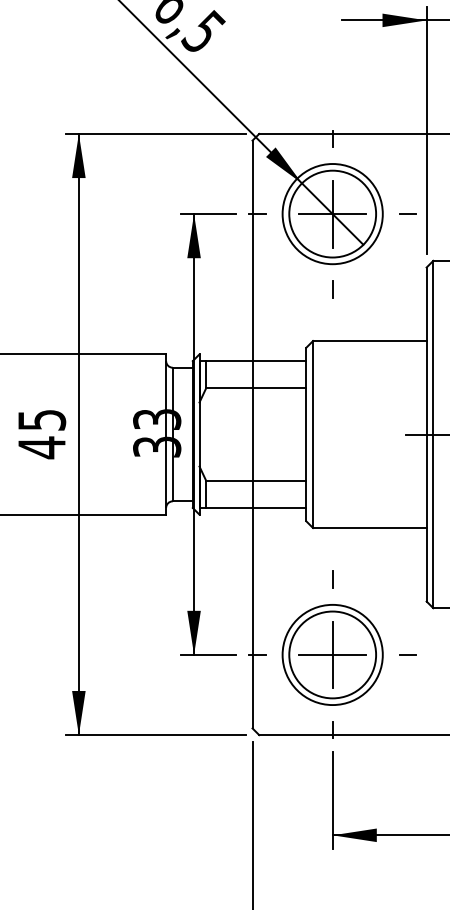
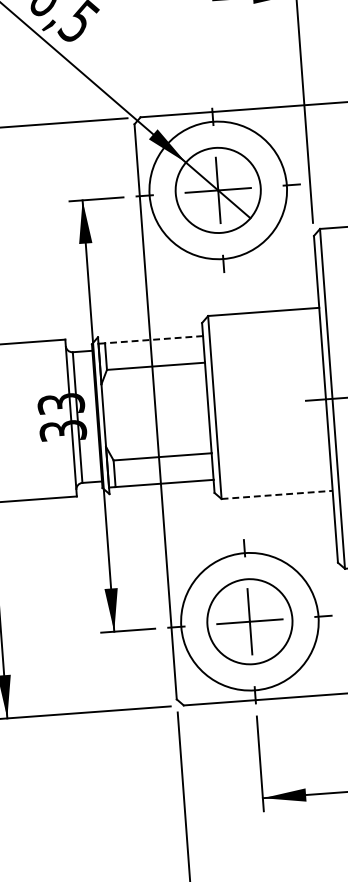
circle: (332, 214) -> (218, 190), size x1.4
line: (255, 361) -> (153, 340), solid -> dashed
line: (369, 528) -> (276, 495), solid -> dashed
circle: (332, 654) -> (249, 621), size x1.4

